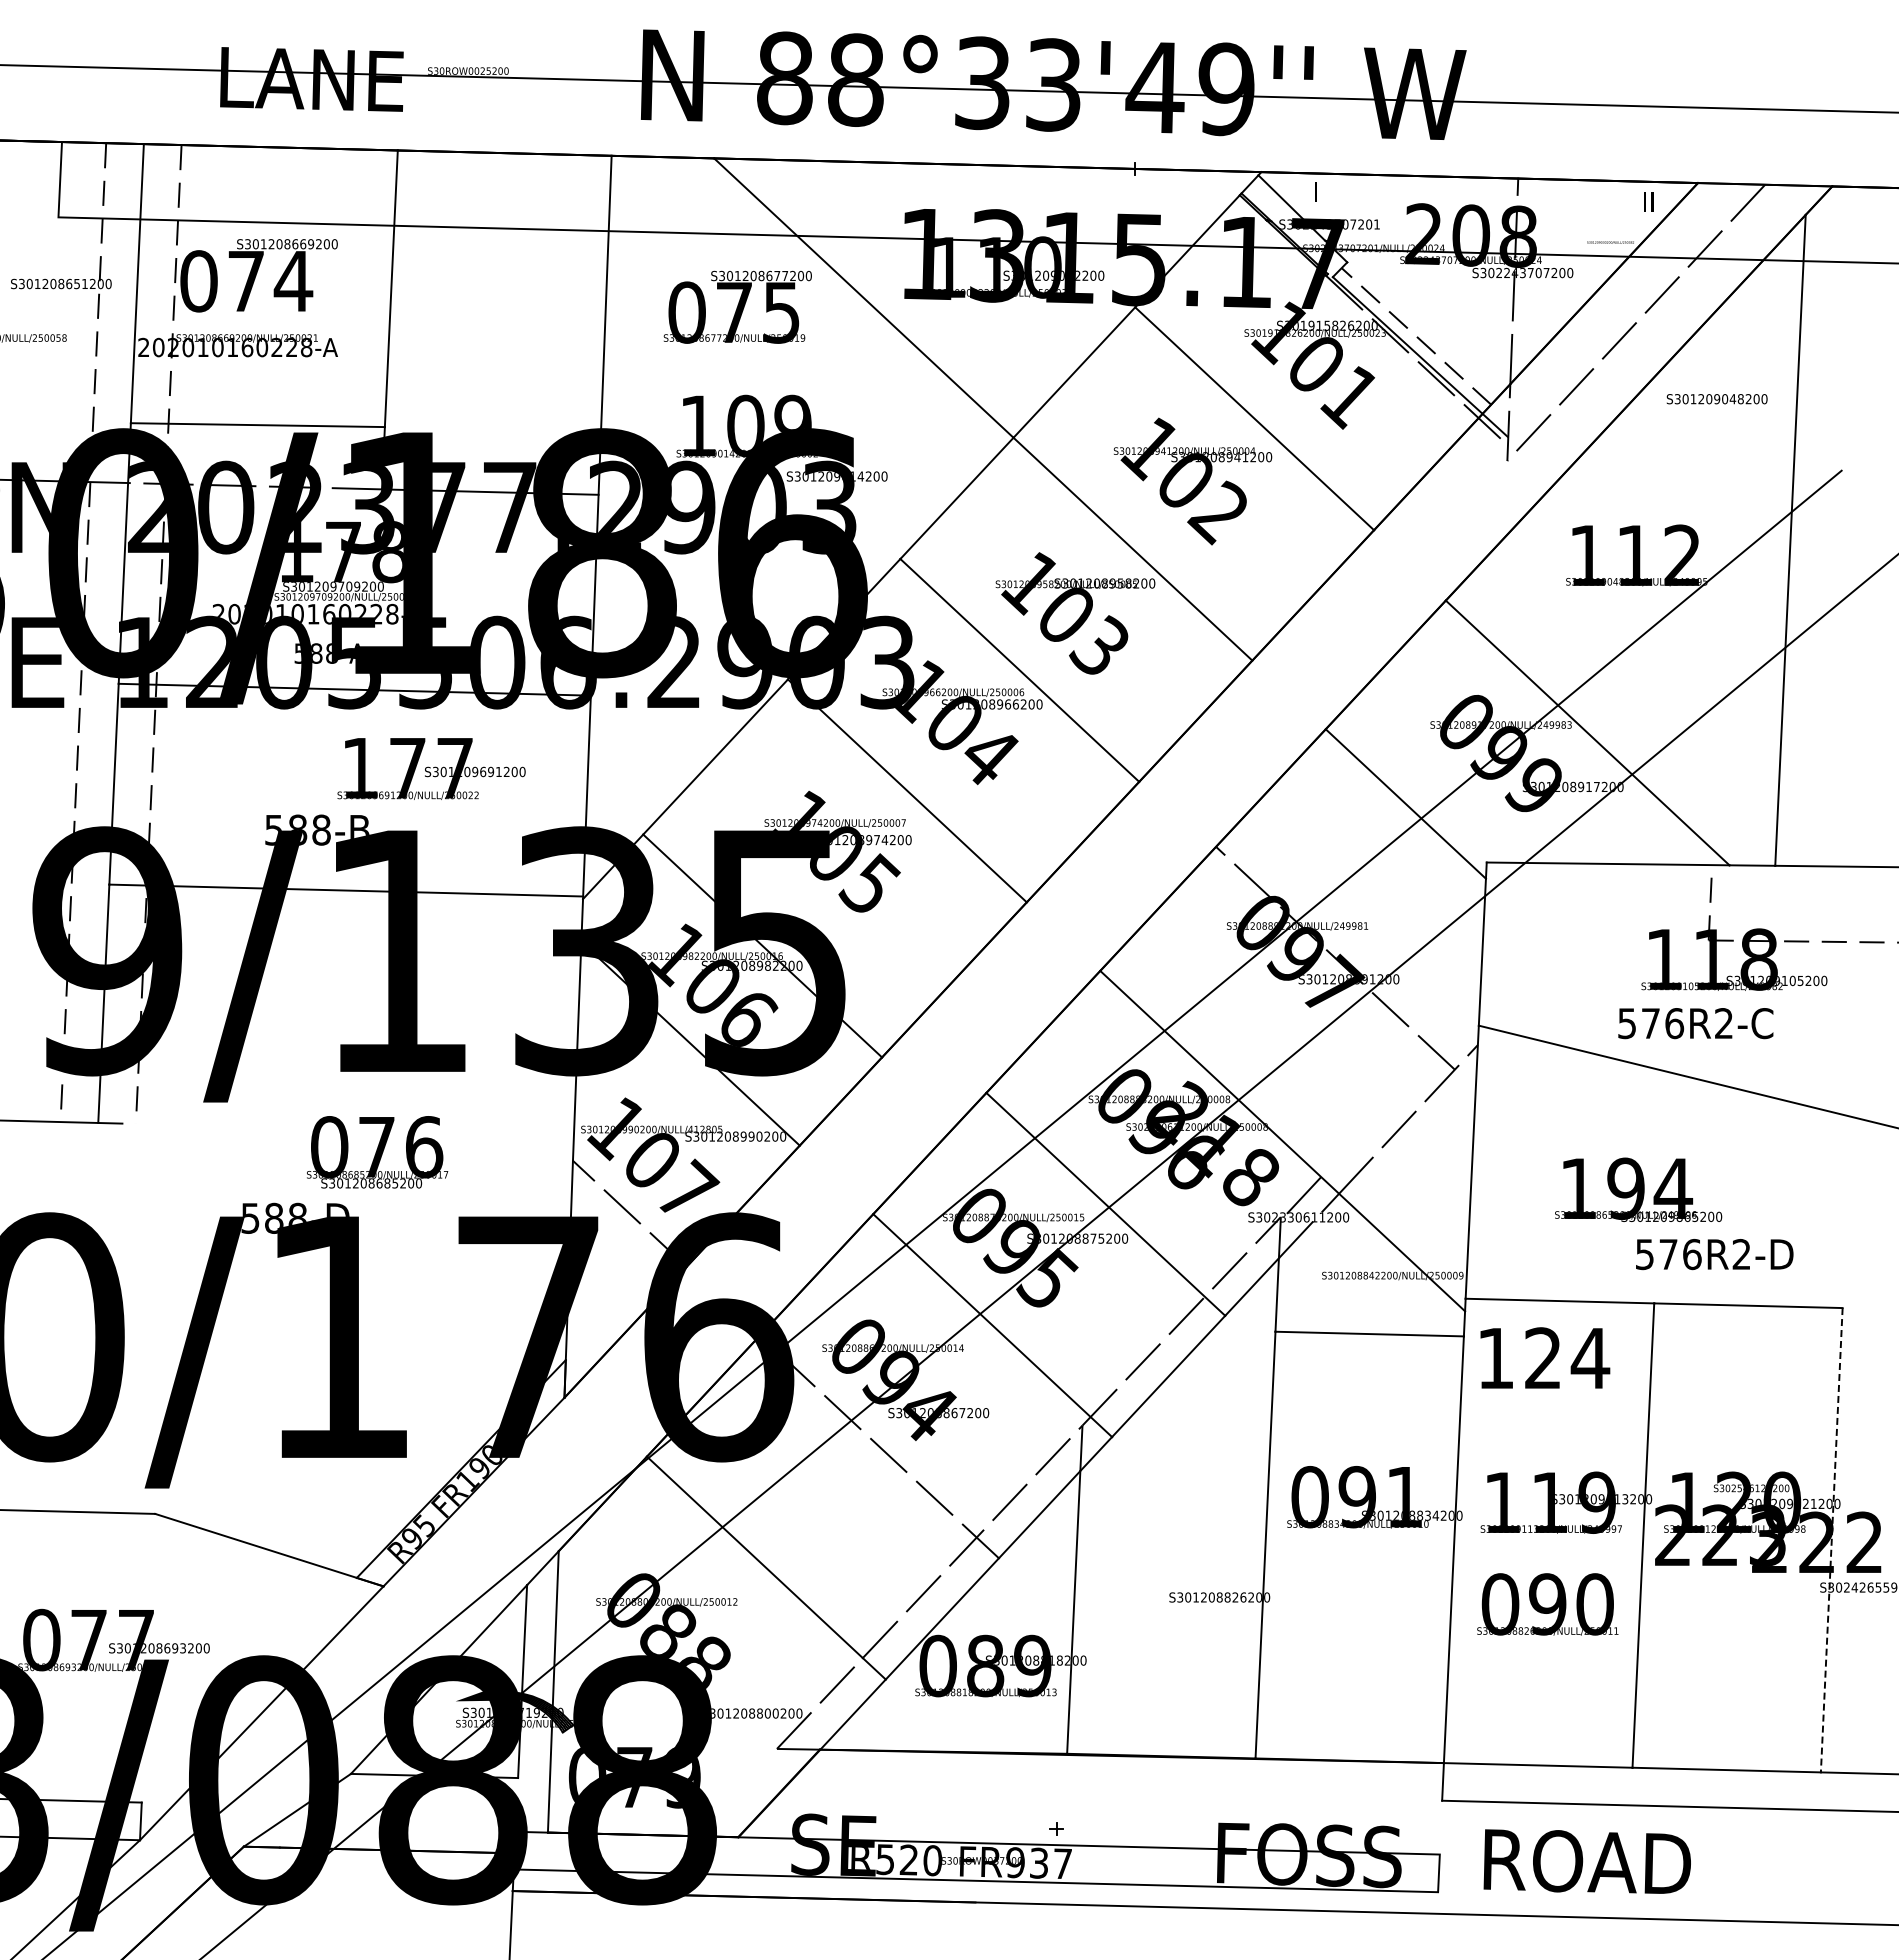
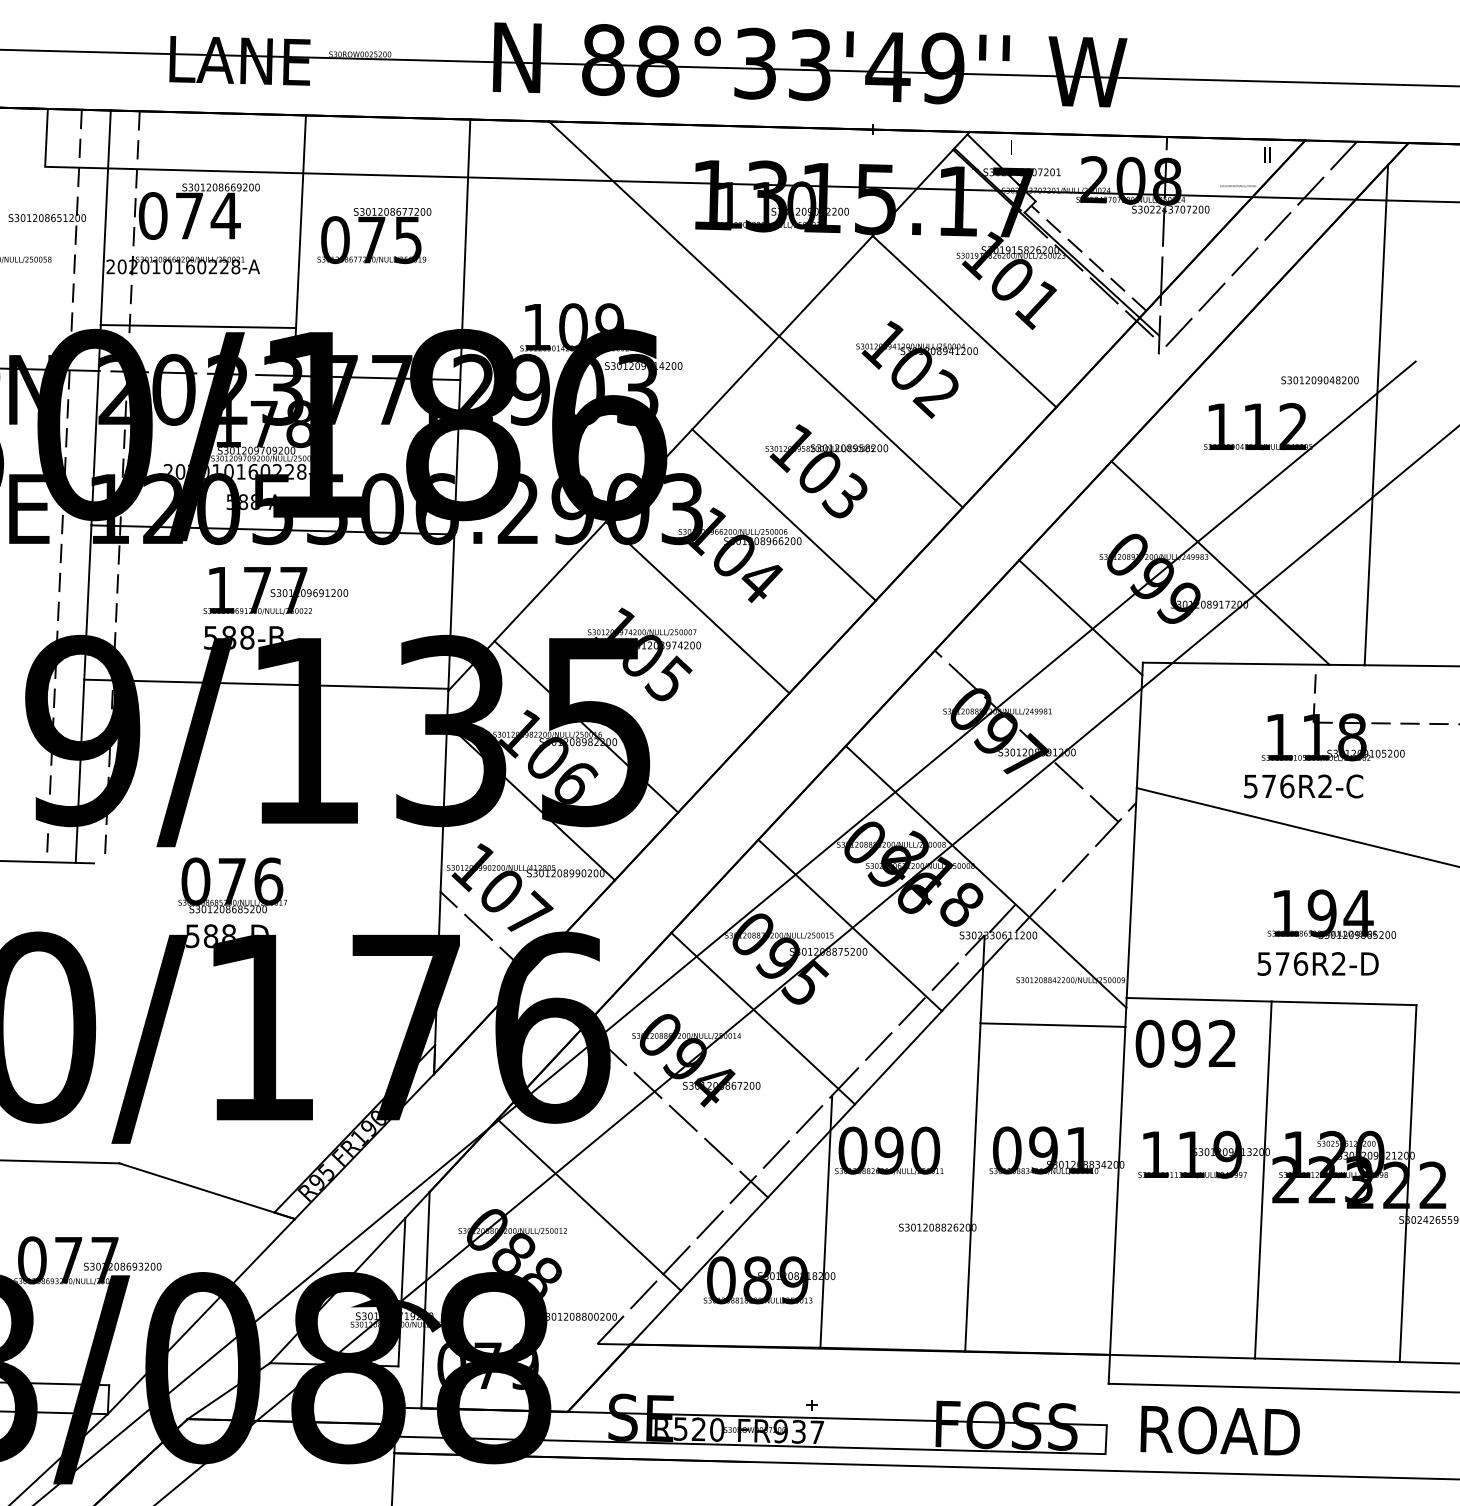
text: (737, 306) -> (374, 235), moved
text: (1716, 399) -> (1319, 380), moved
text: (431, 768) -> (275, 590), moved
text: (377, 1152) -> (232, 885), moved
text: (1638, 1189) -> (1331, 914), moved
text: (1543, 1358) -> (1186, 1043), 124 -> 092
line: (1831, 1540) -> (1407, 1183), dashed -> solid
text: (1547, 1604) -> (889, 1150), moved

